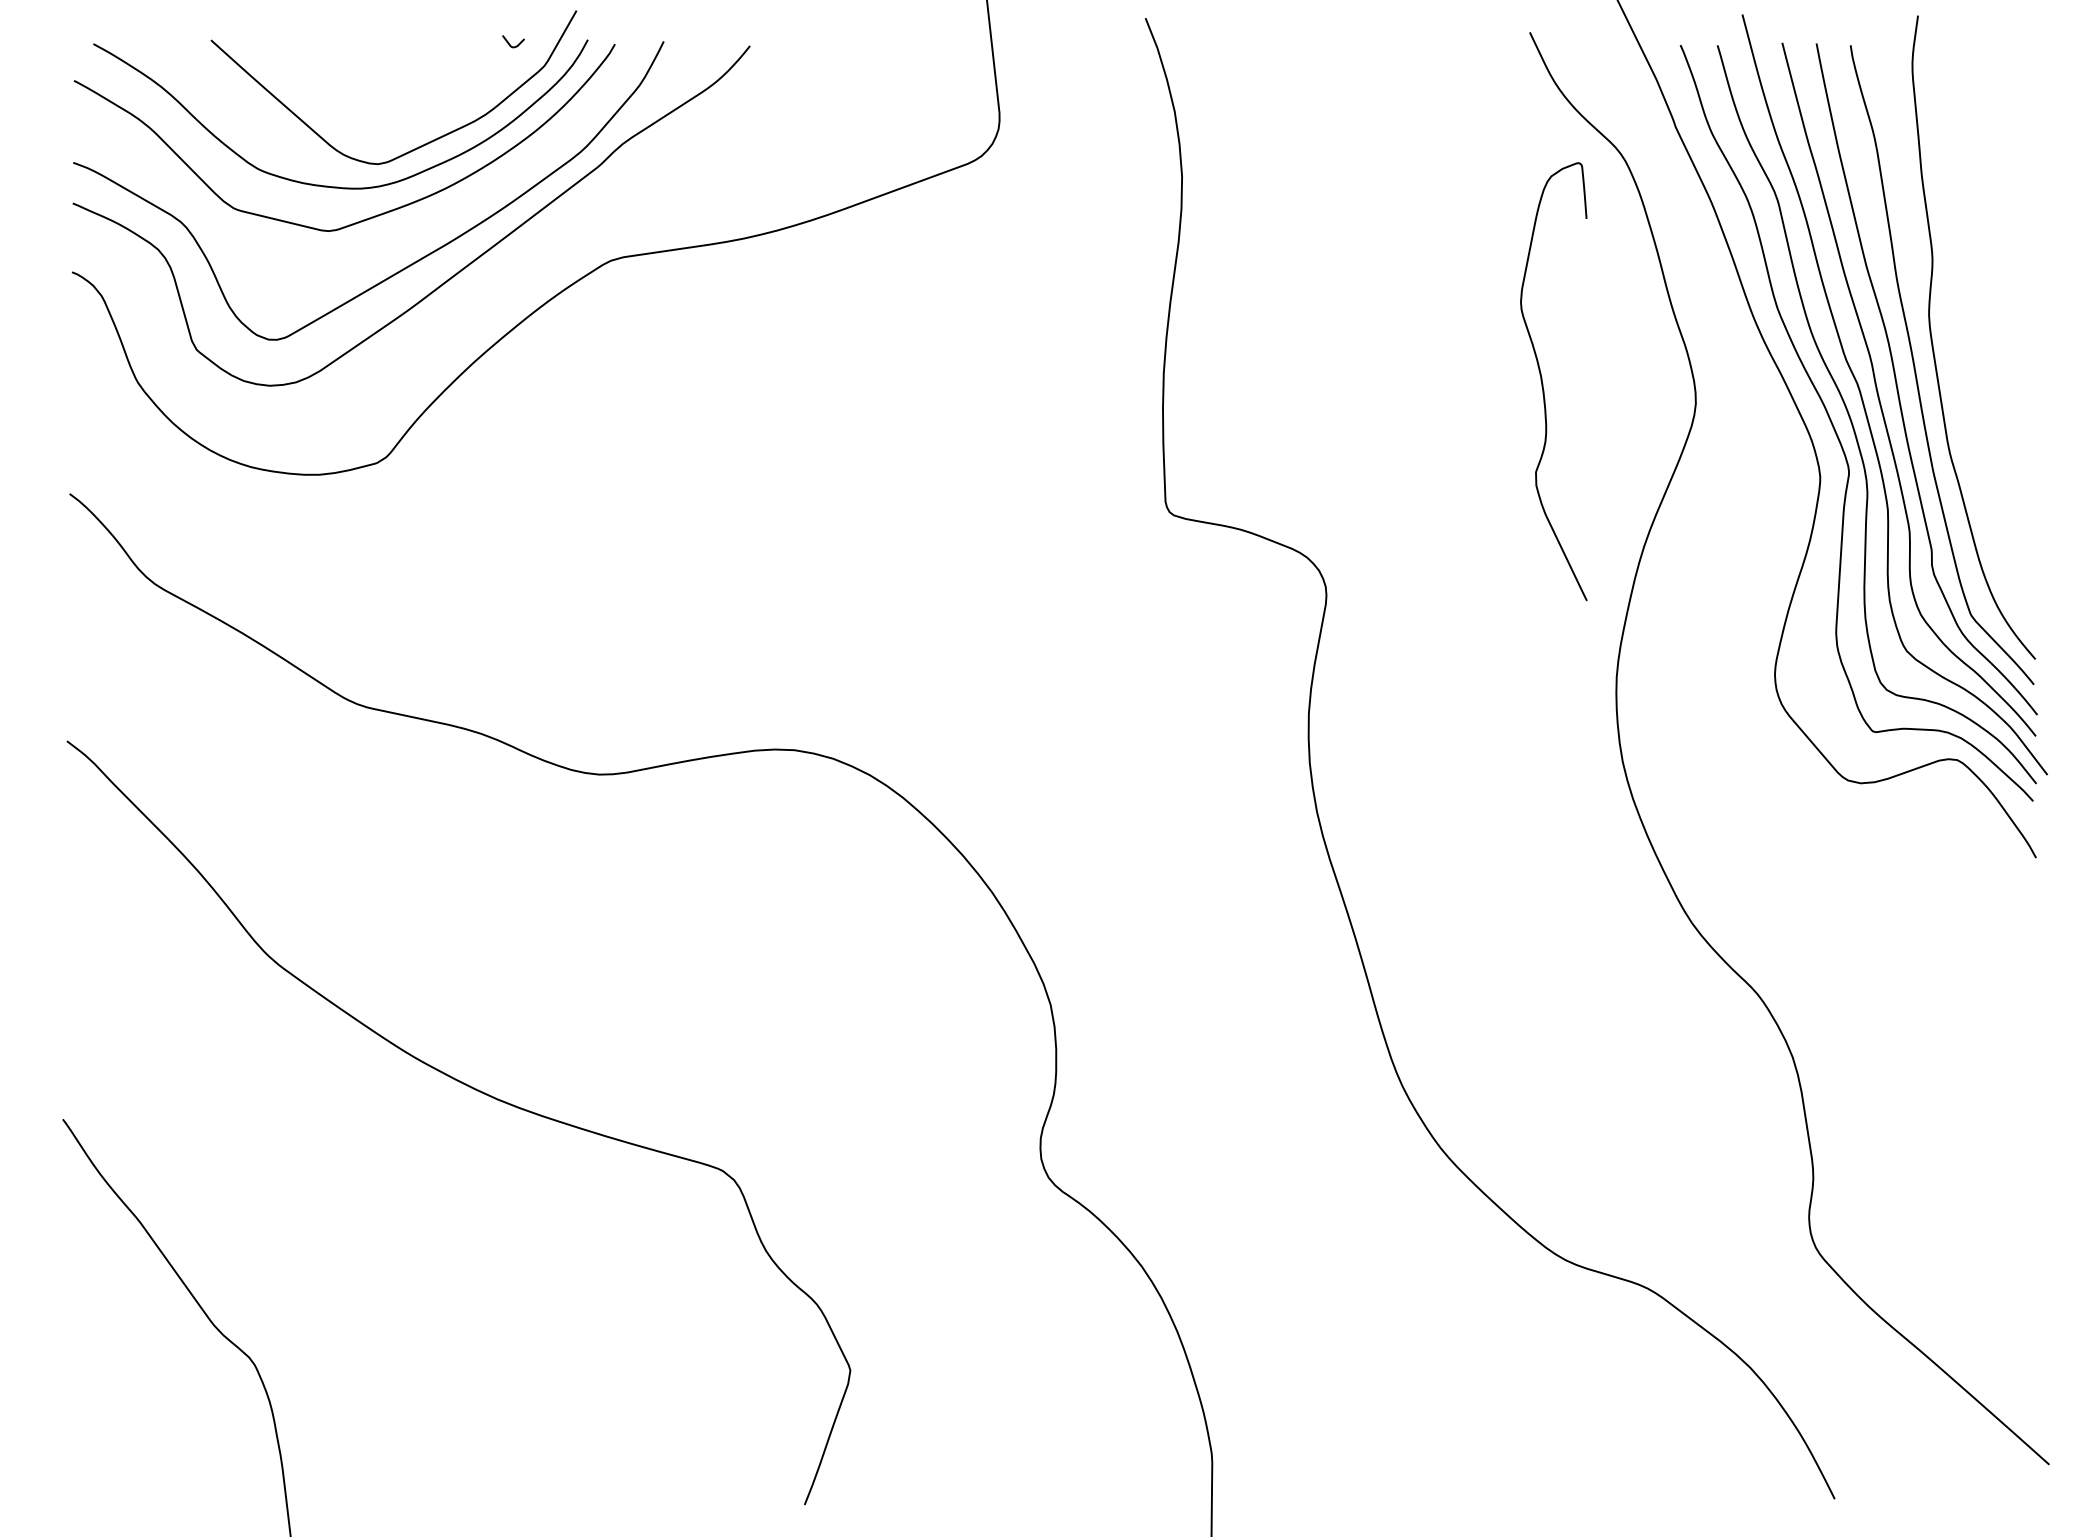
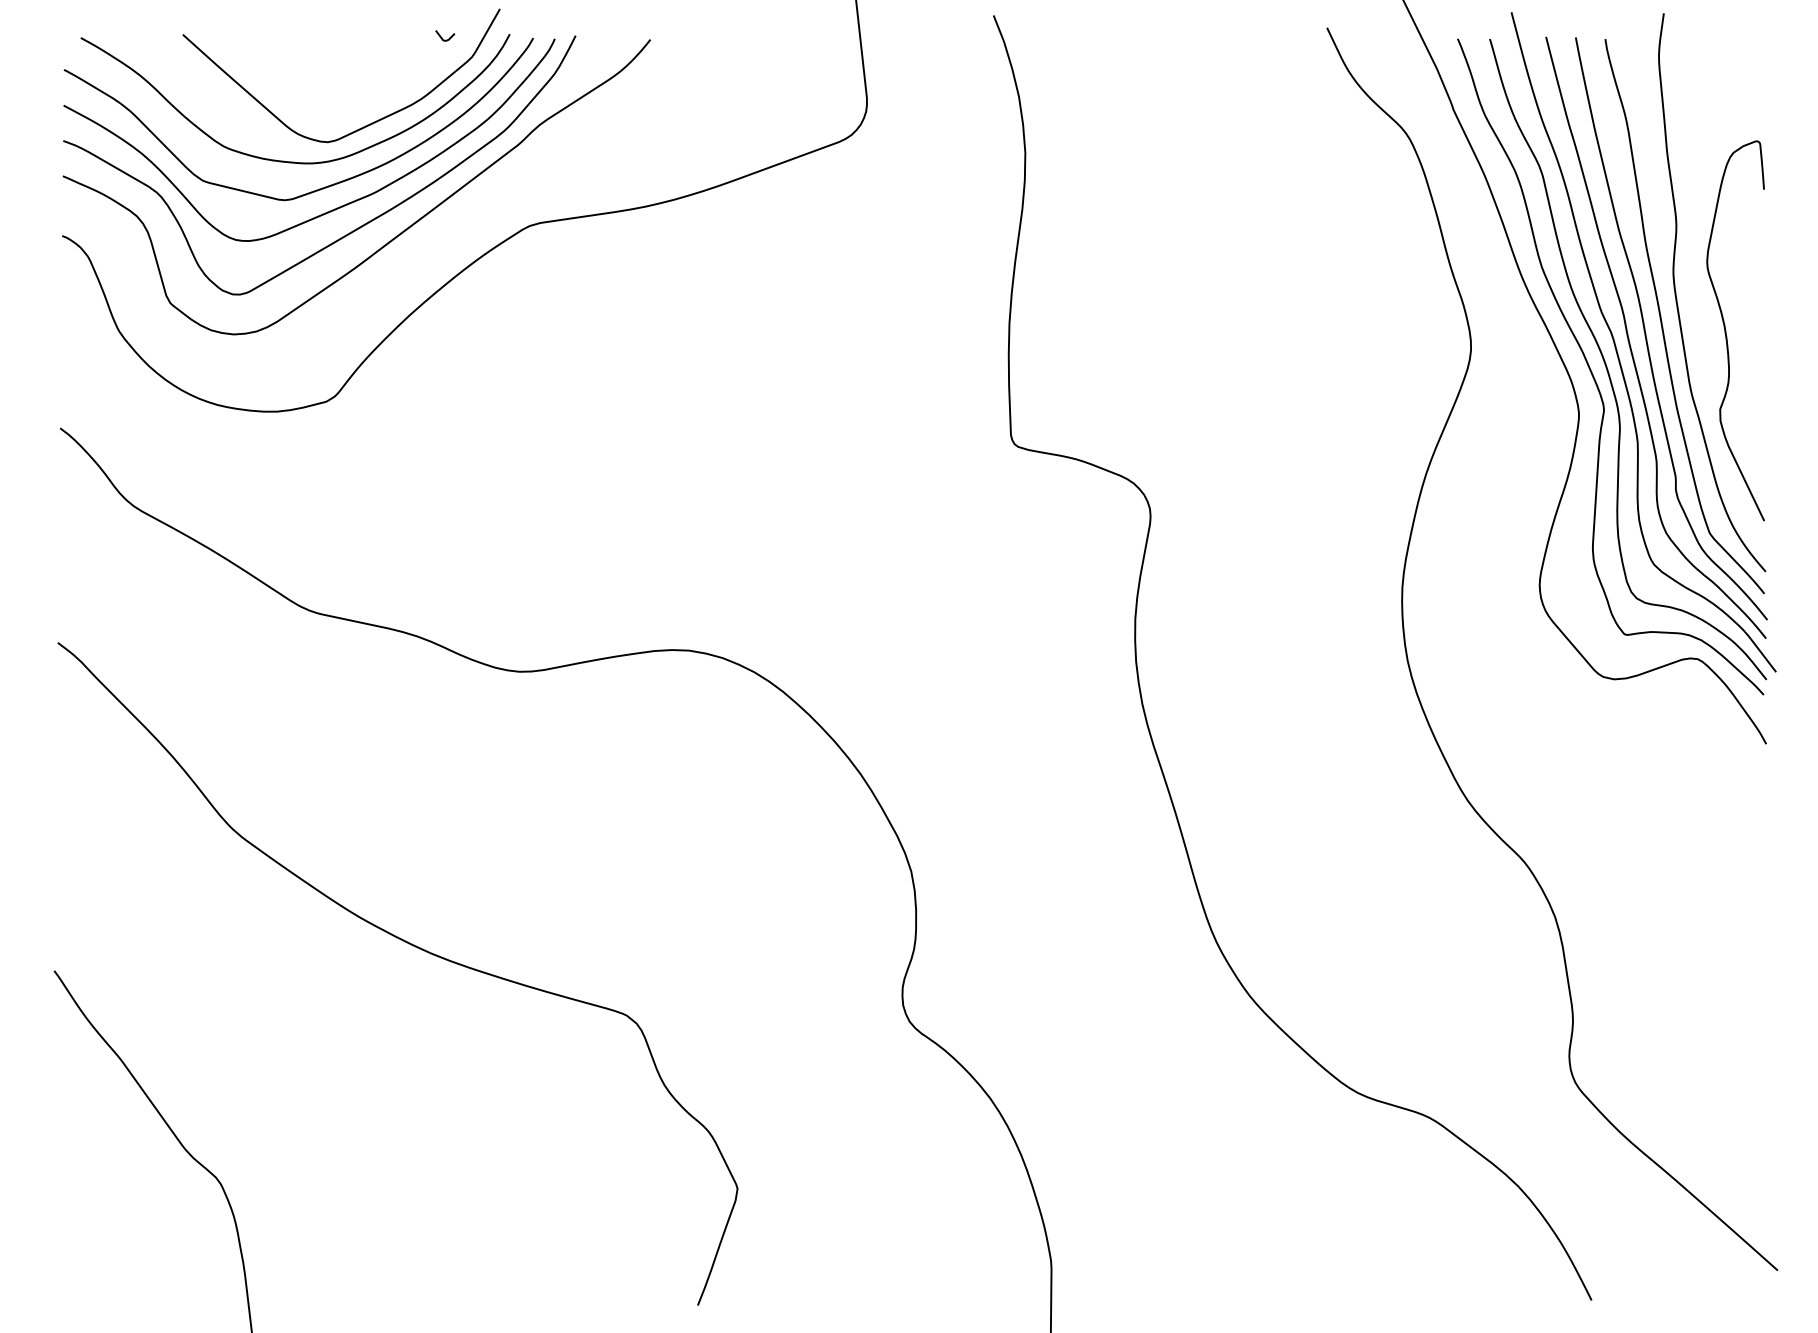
curve: (386, 240) -> (335, 208), added
curve: (1543, 383) -> (1726, 332), moved

